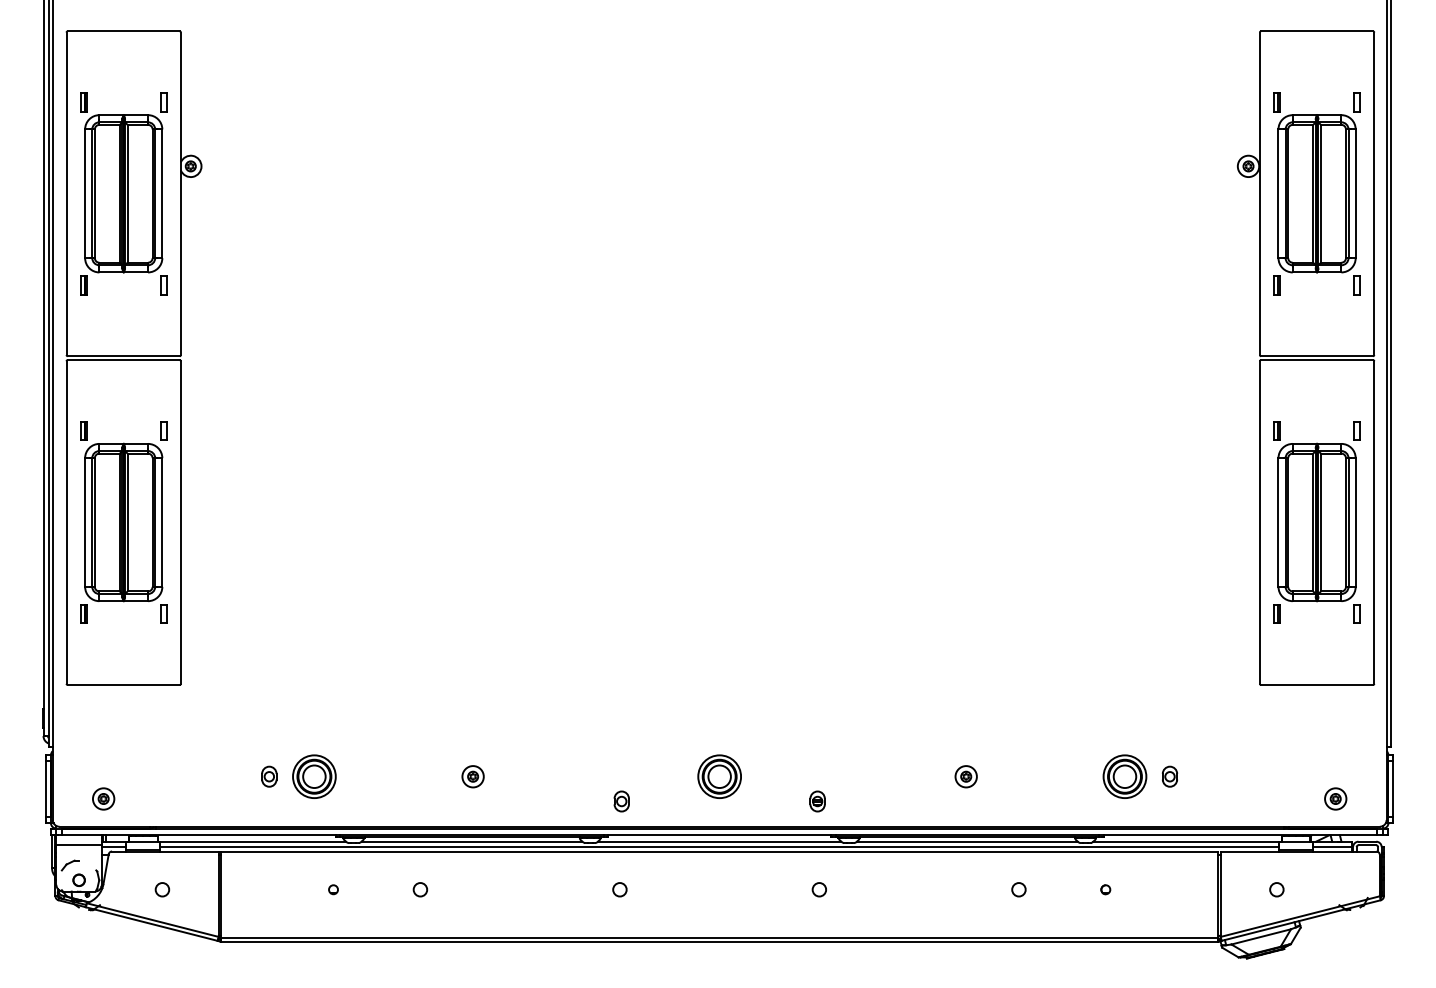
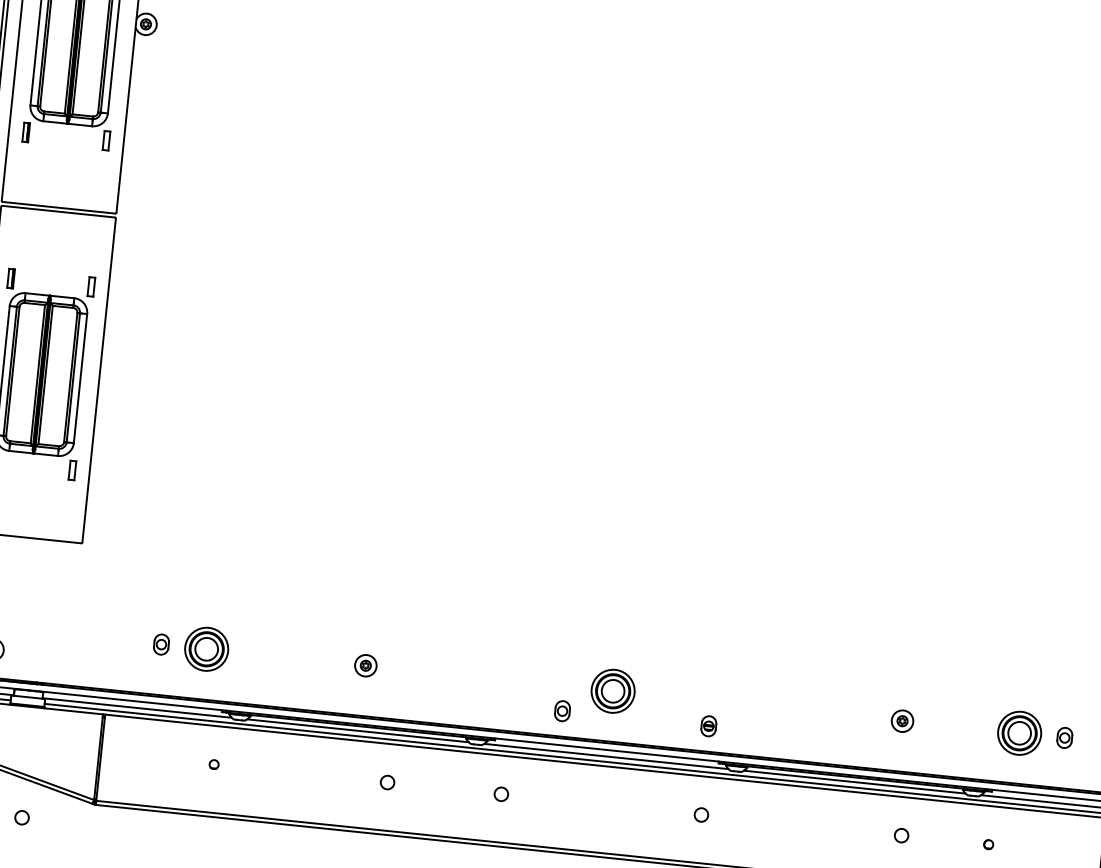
part: (965, 776) -> (901, 720), moved
part: (621, 801) -> (562, 711), moved
circle: (162, 889) -> (22, 817), moved
circle: (420, 889) -> (387, 782), moved

